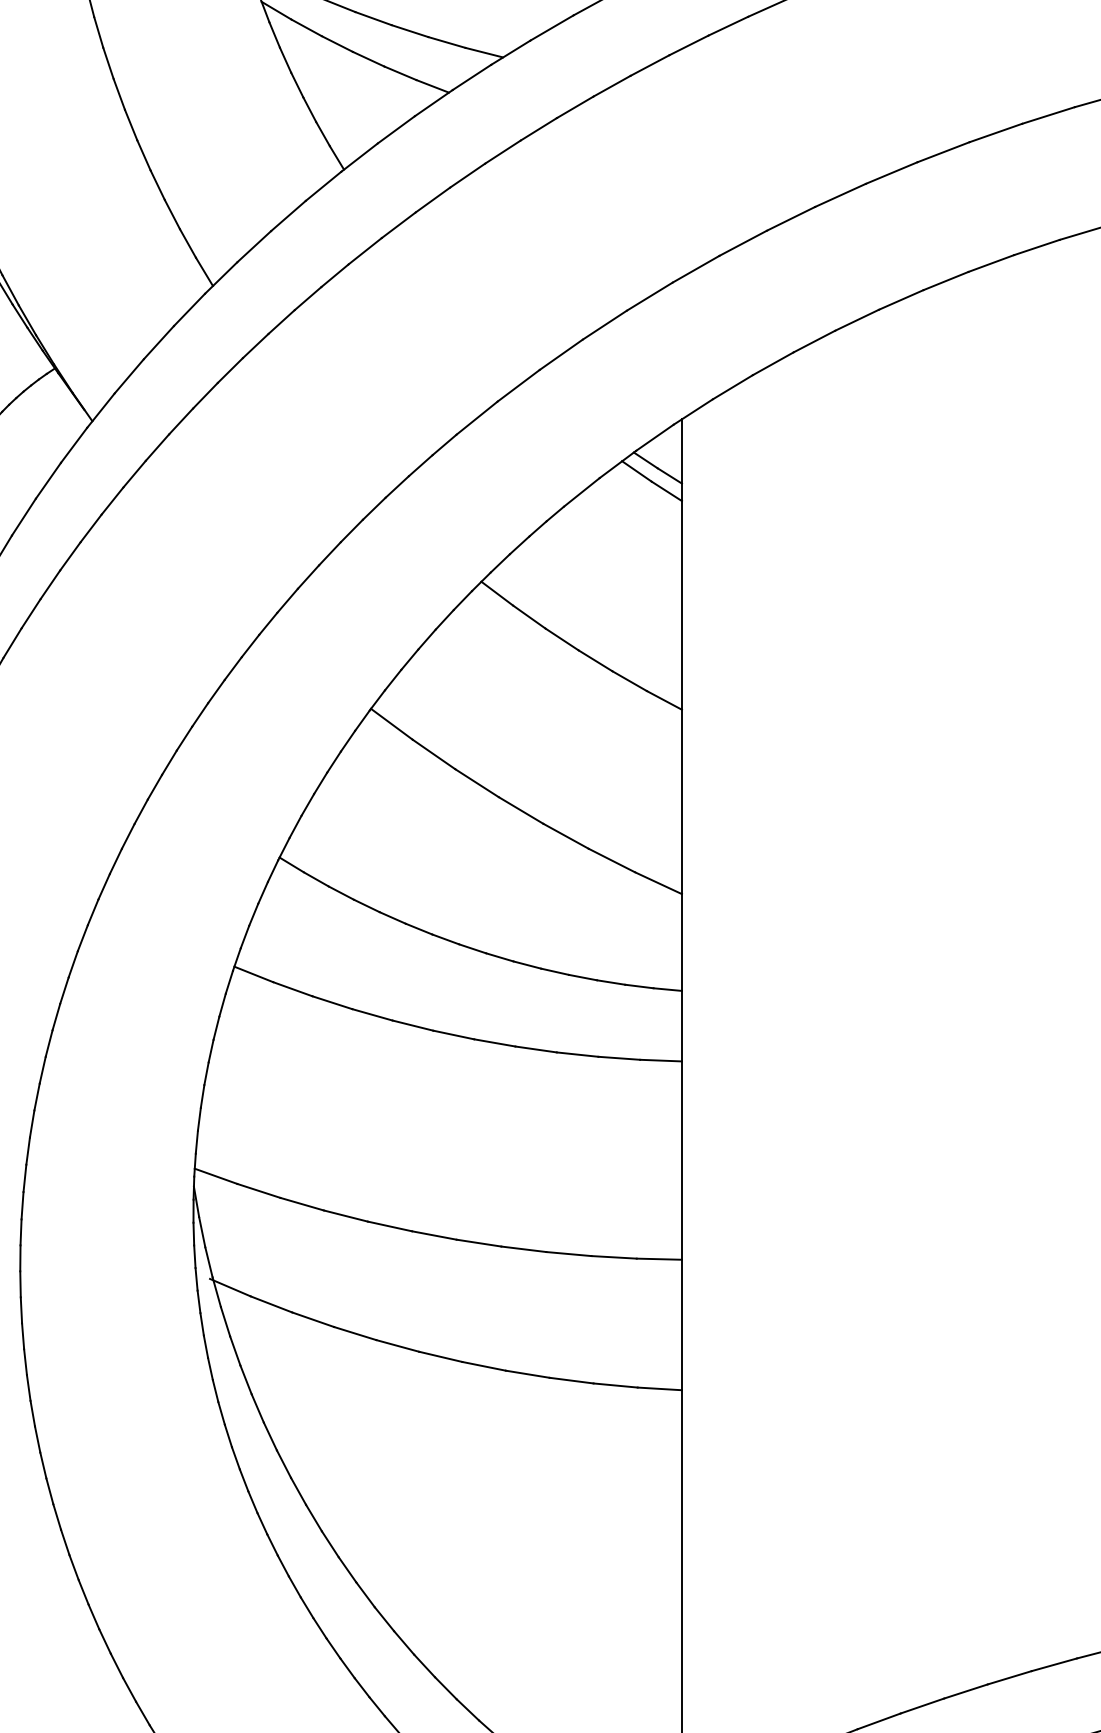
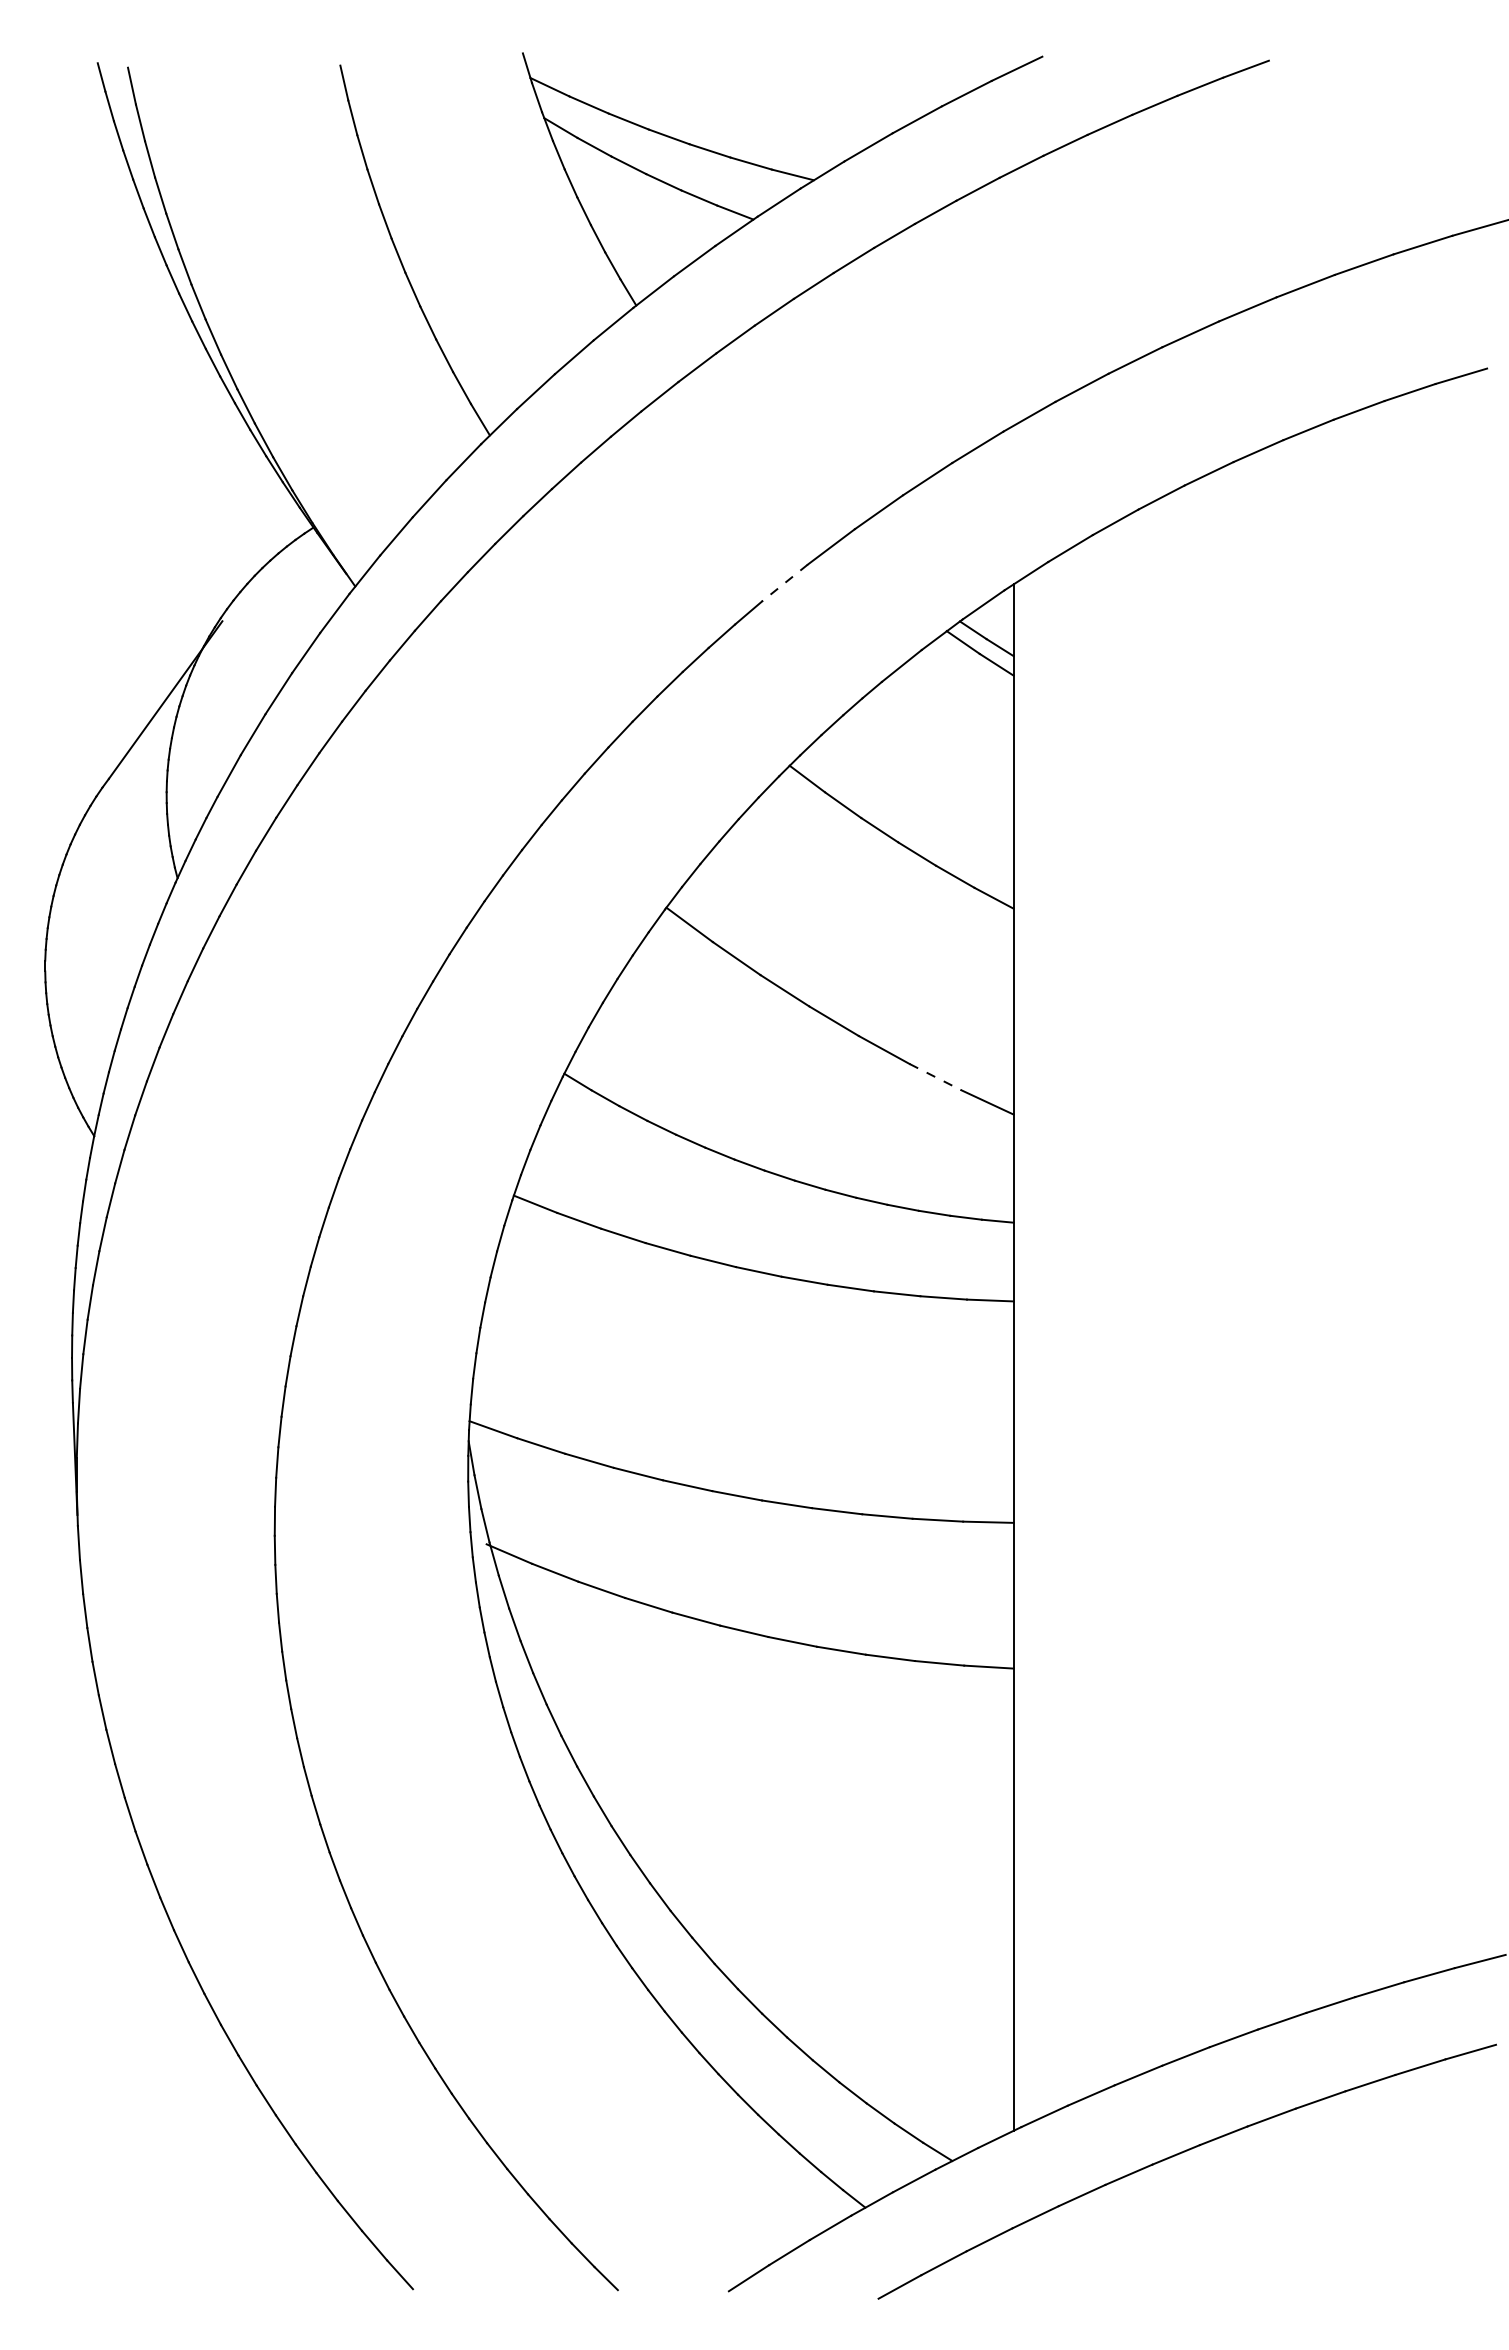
line: (476, 418) -> (784, 583), solid -> dashed
line: (611, 860) -> (935, 1077), solid -> dashed

